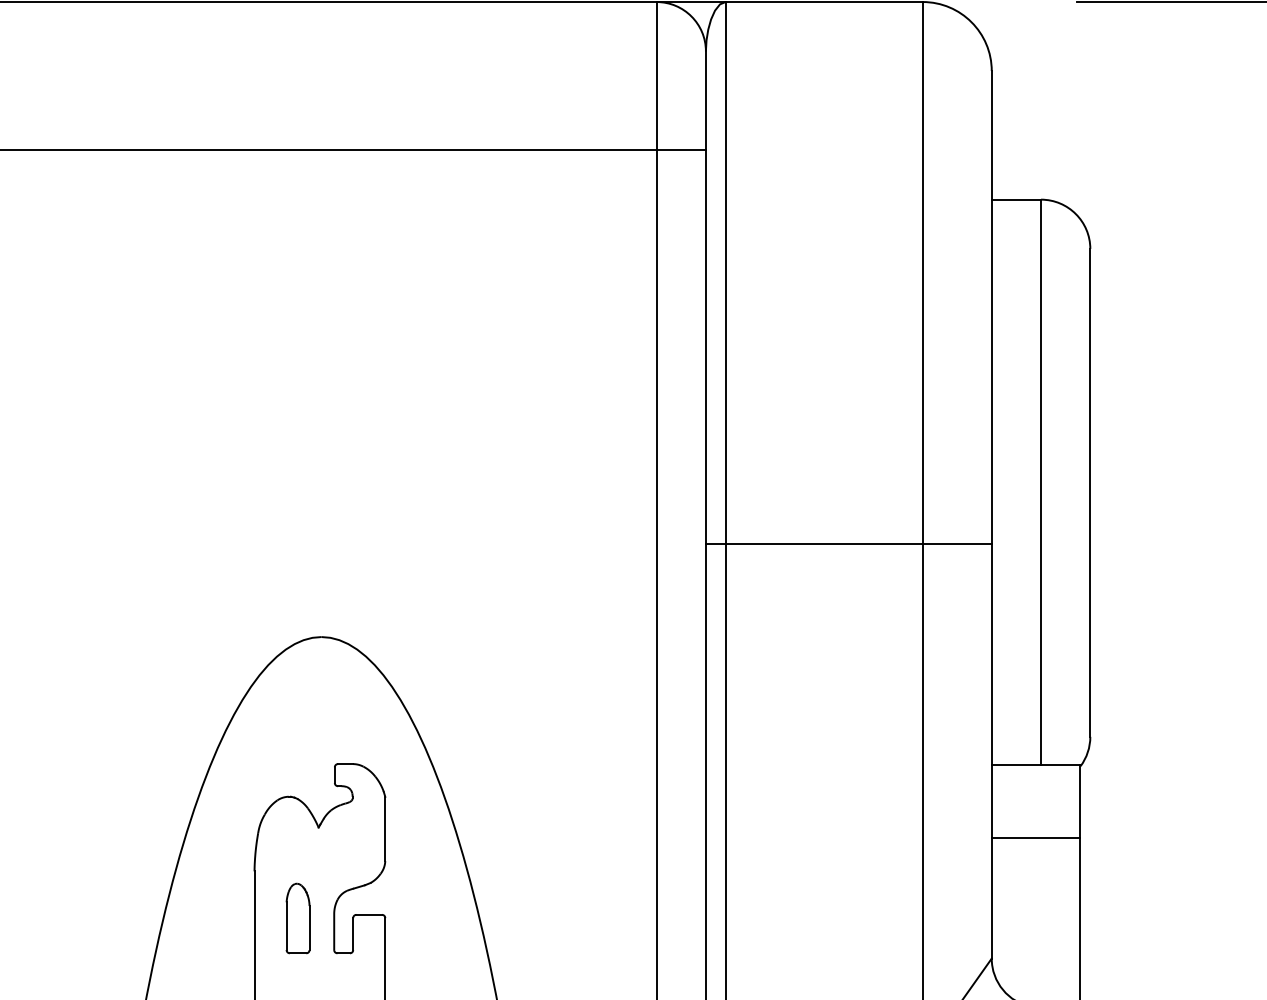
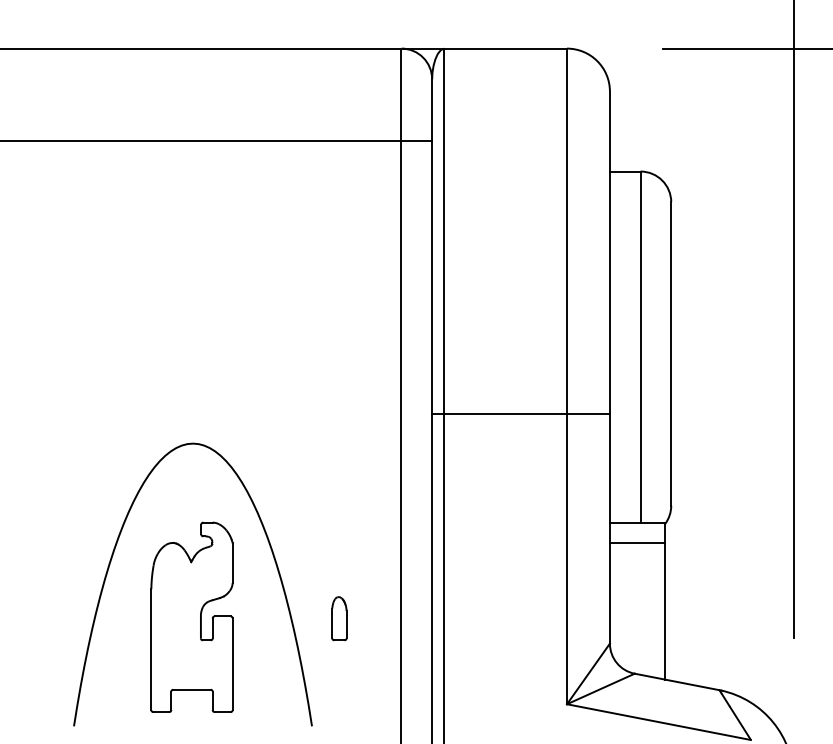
line: (847, 543) -> (520, 413), moved
line: (1036, 837) -> (637, 542), moved
part: (298, 918) -> (339, 618), moved

